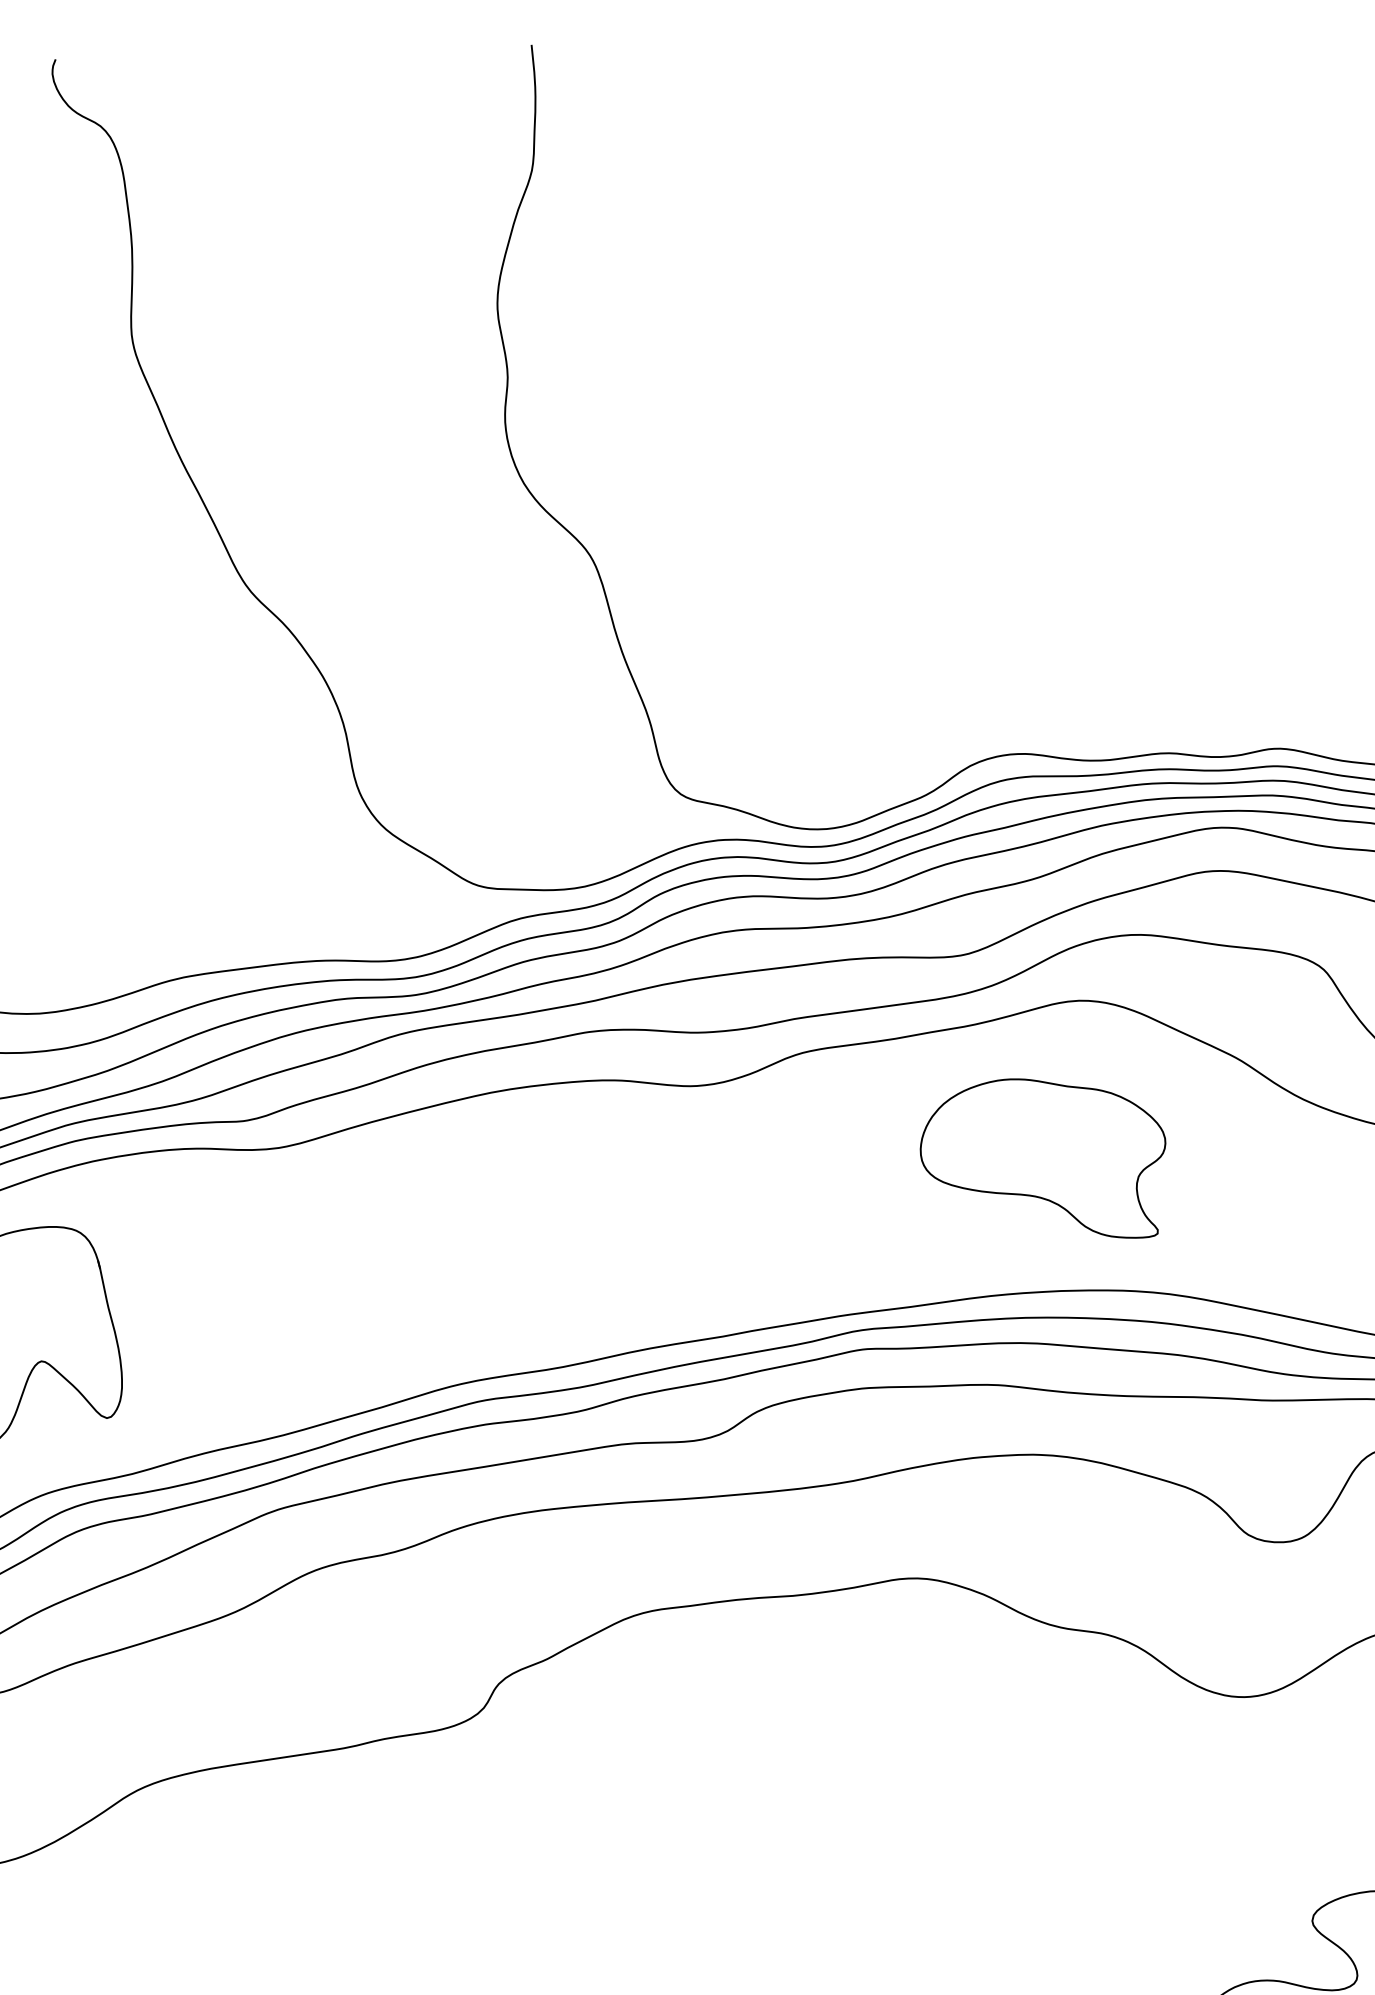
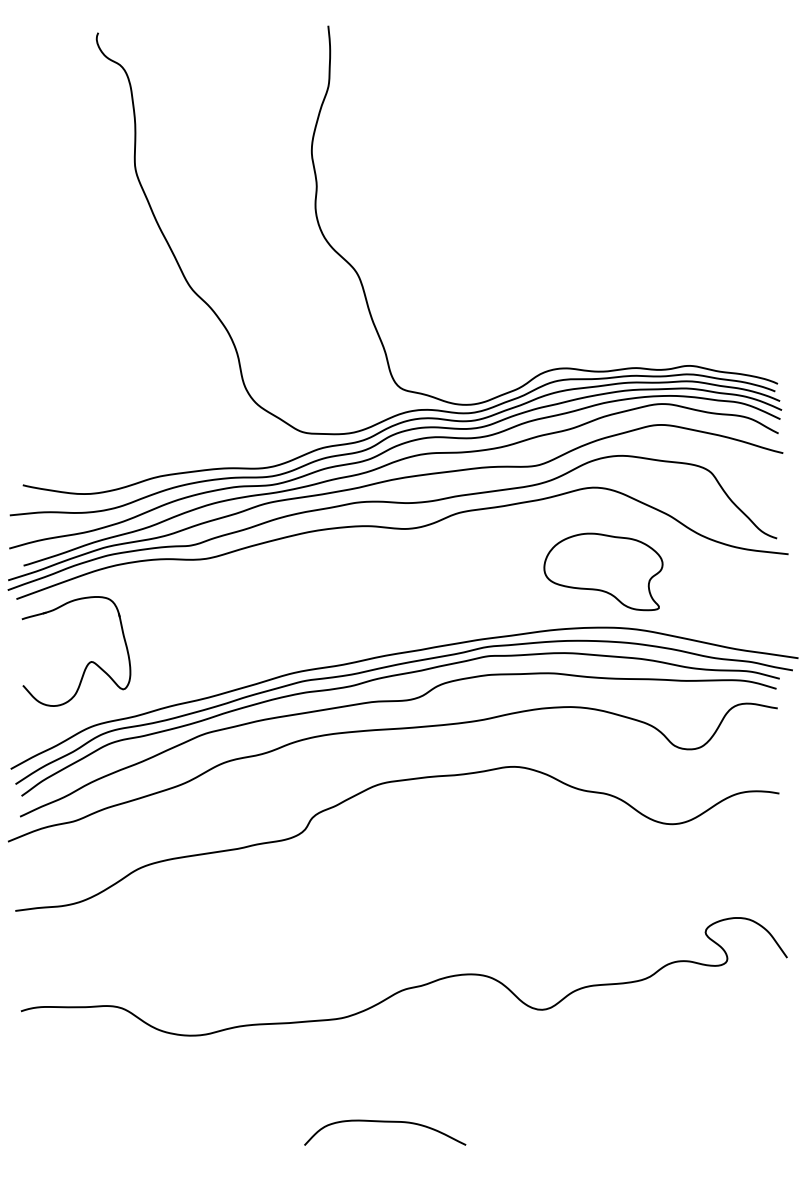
part: (1043, 1157) -> (603, 571), moved

